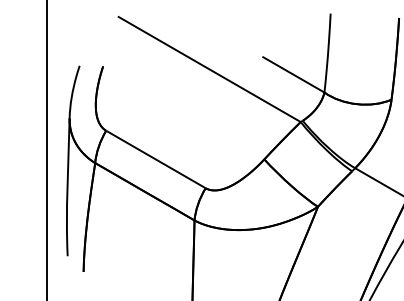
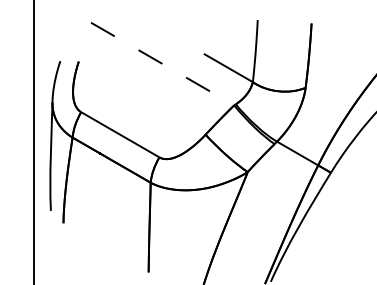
line: (209, 70) -> (162, 64), solid -> dashed

